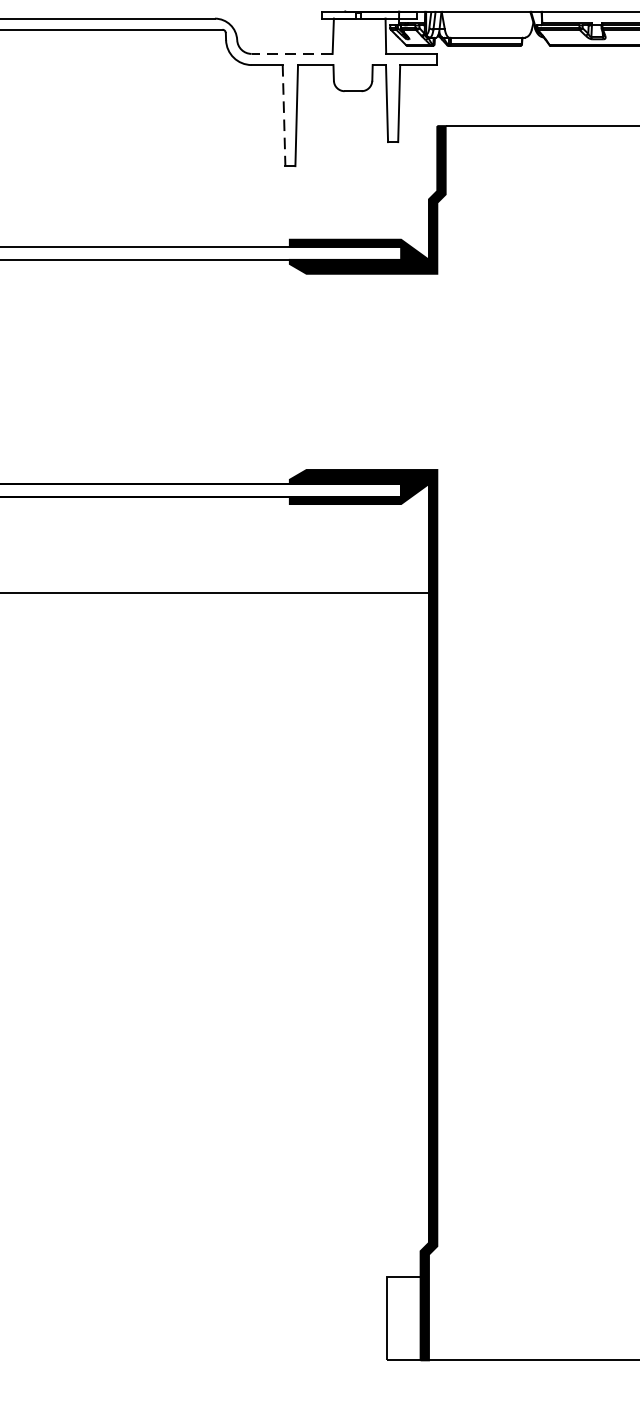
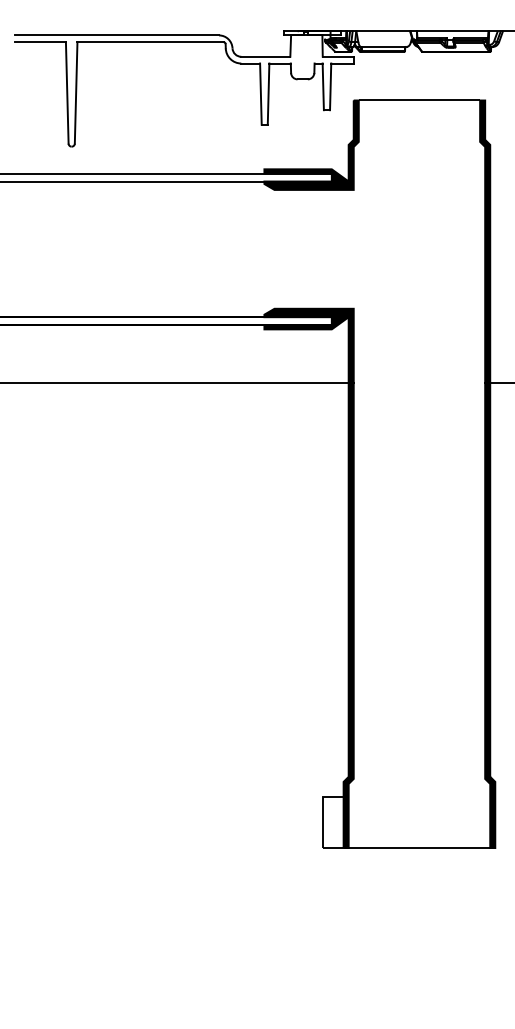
line: (291, 53) -> (265, 56), dashed -> solid
line: (283, 116) -> (260, 94), dashed -> solid

